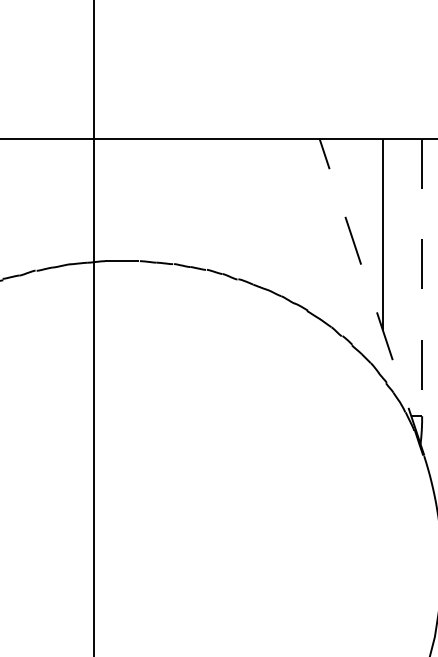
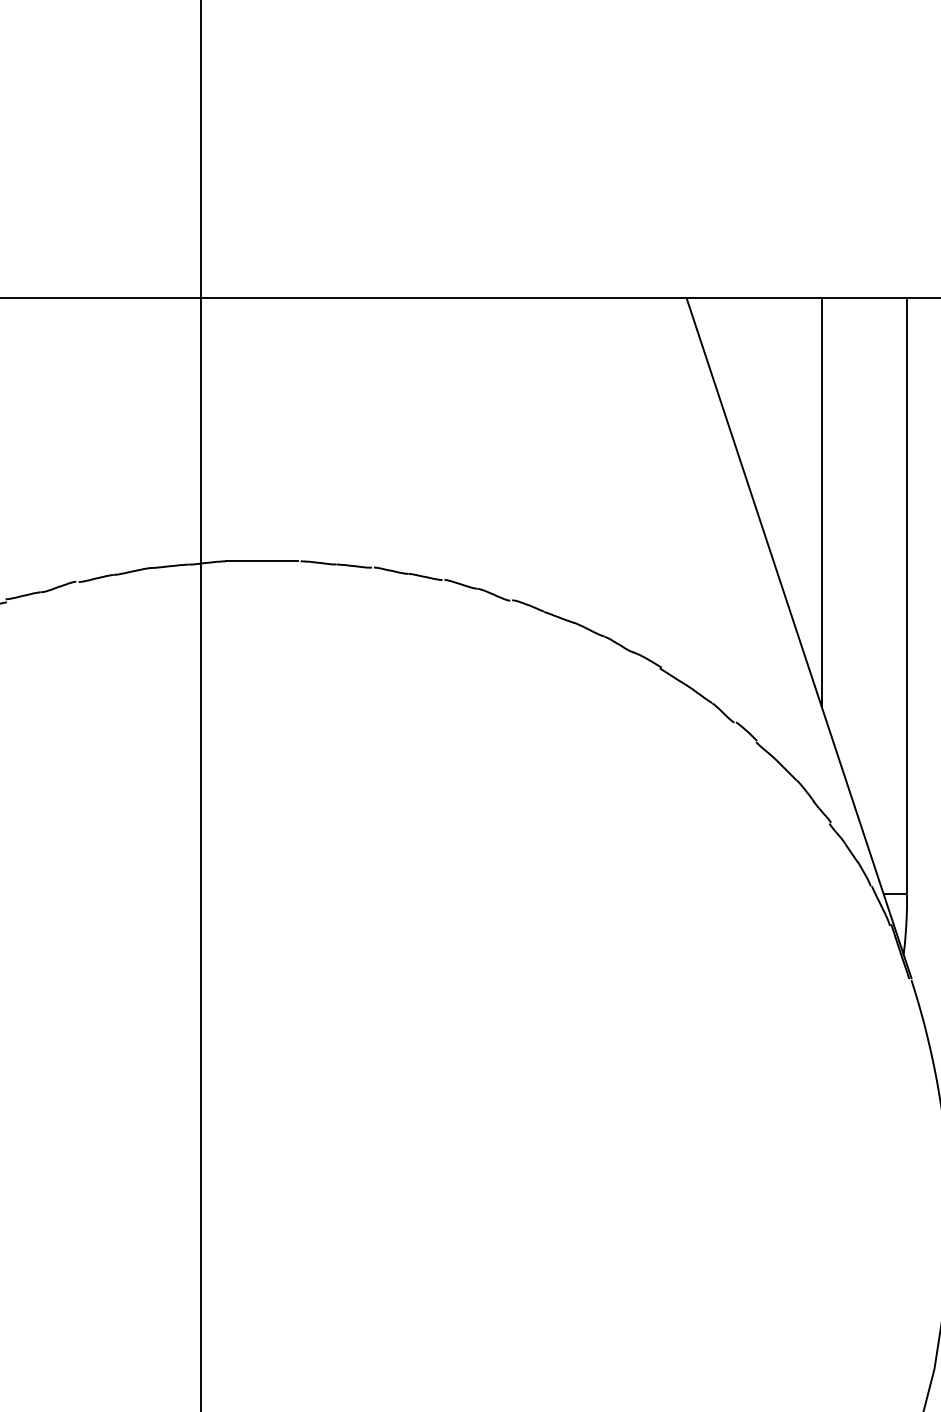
line: (422, 277) -> (907, 596), dashed -> solid
line: (371, 297) -> (798, 639), dashed -> solid

